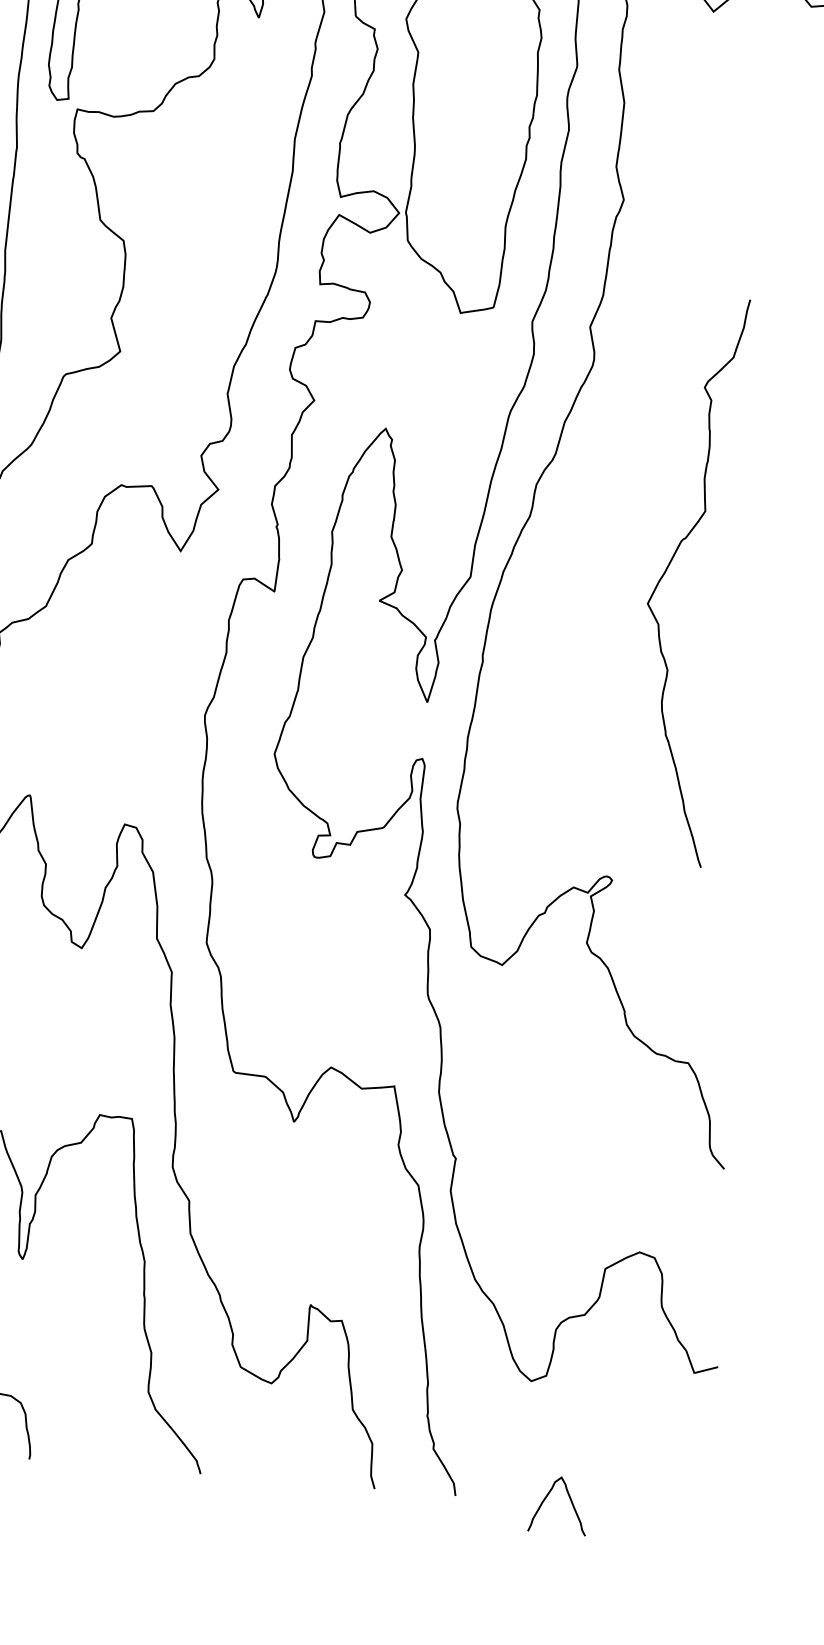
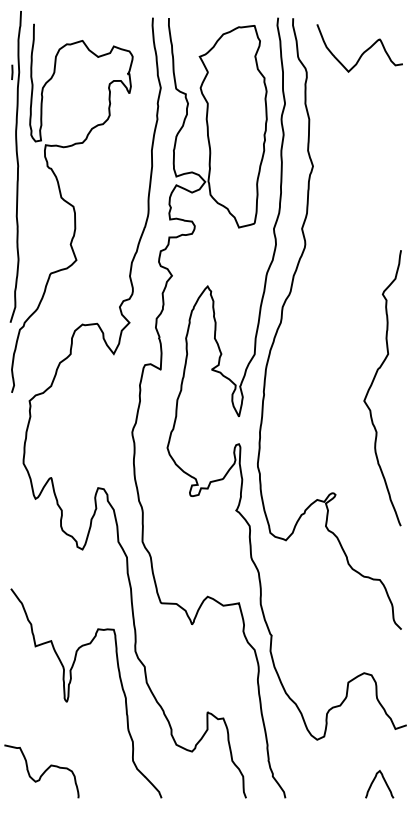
curve: (667, 573) -> (372, 385), moved
curve: (569, 1502) -> (384, 782), moved

